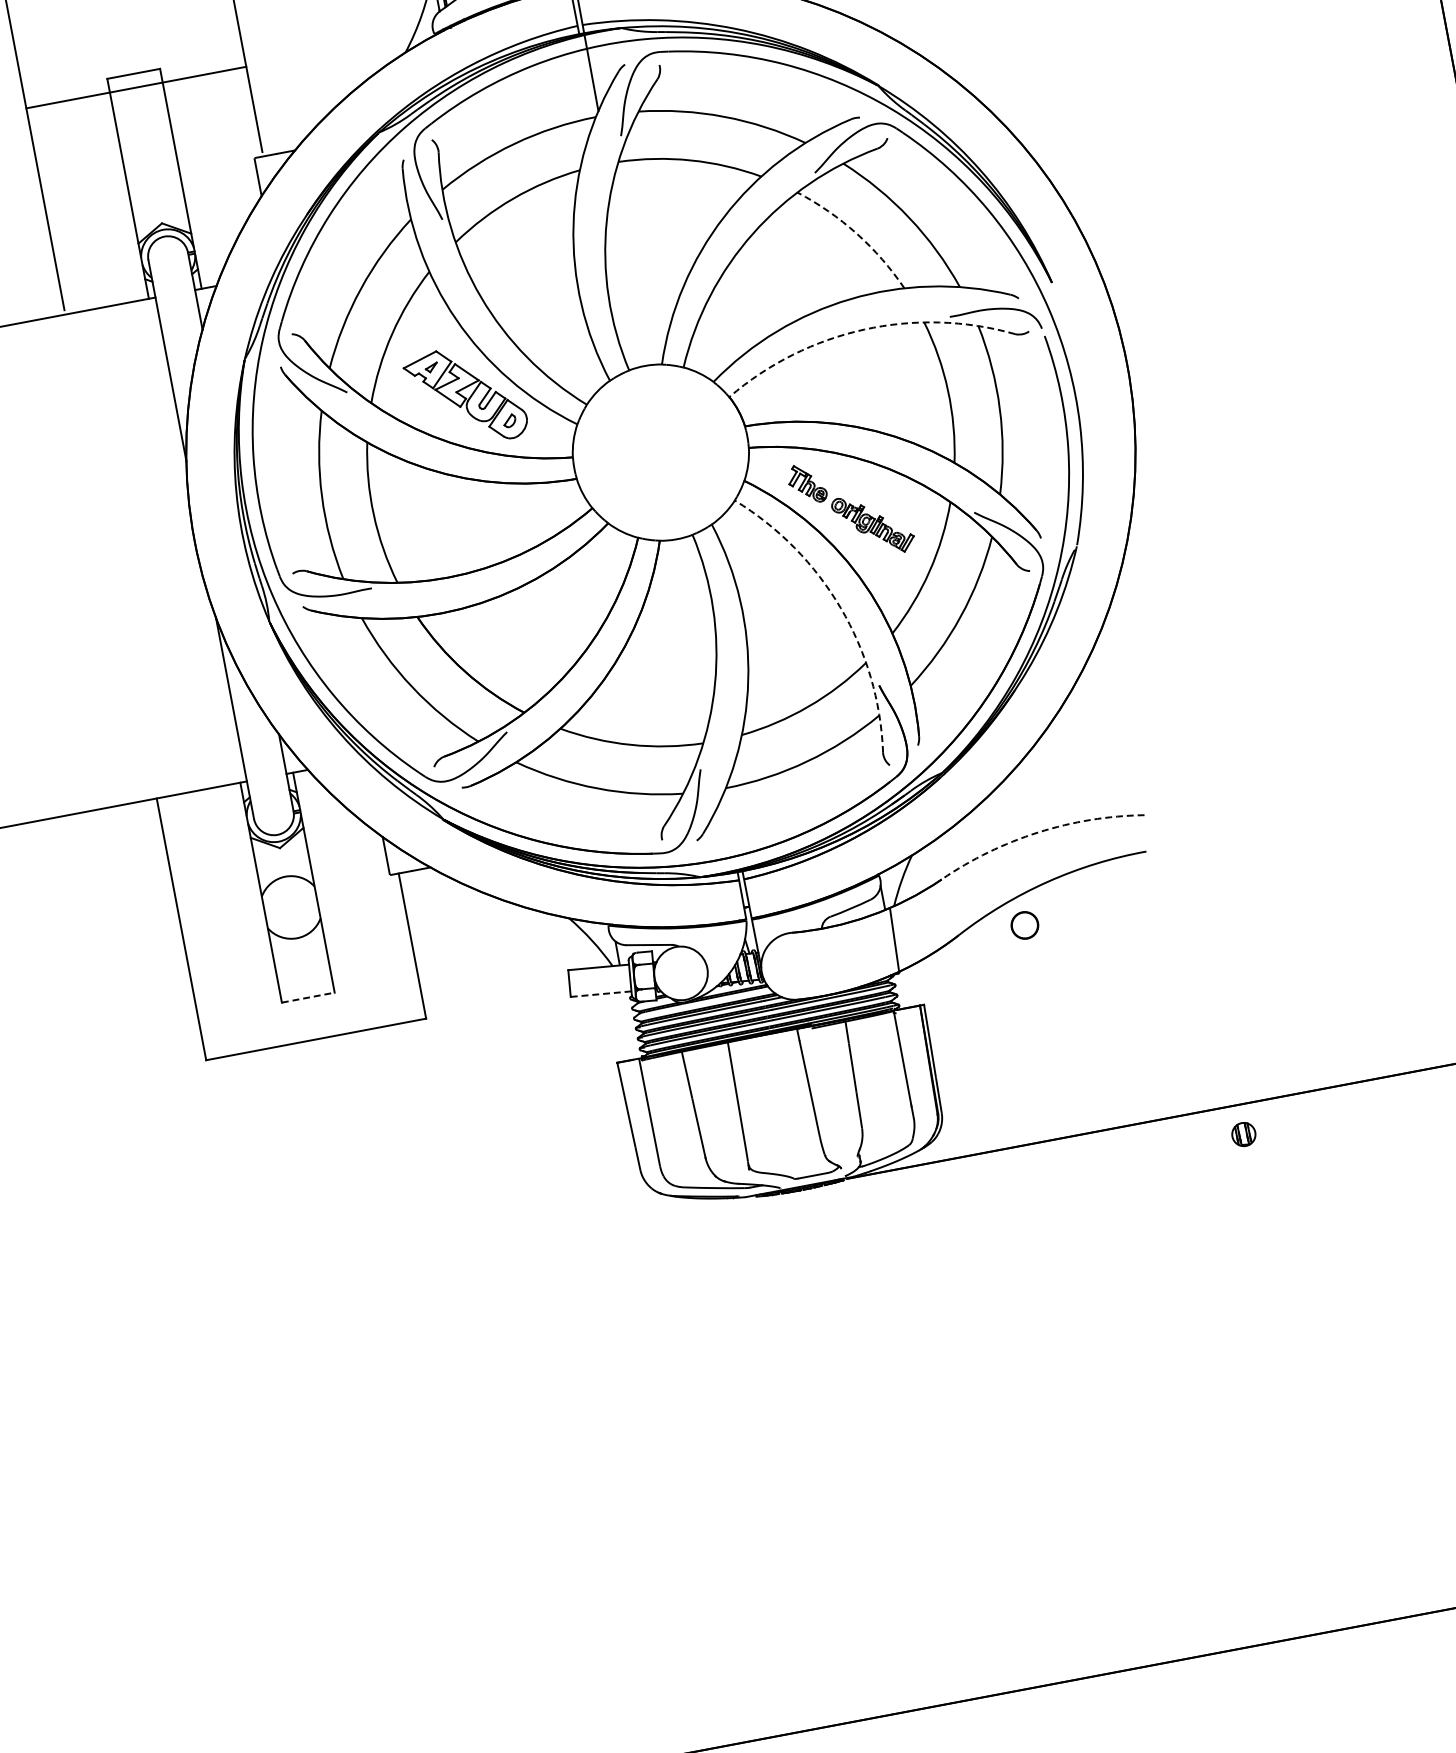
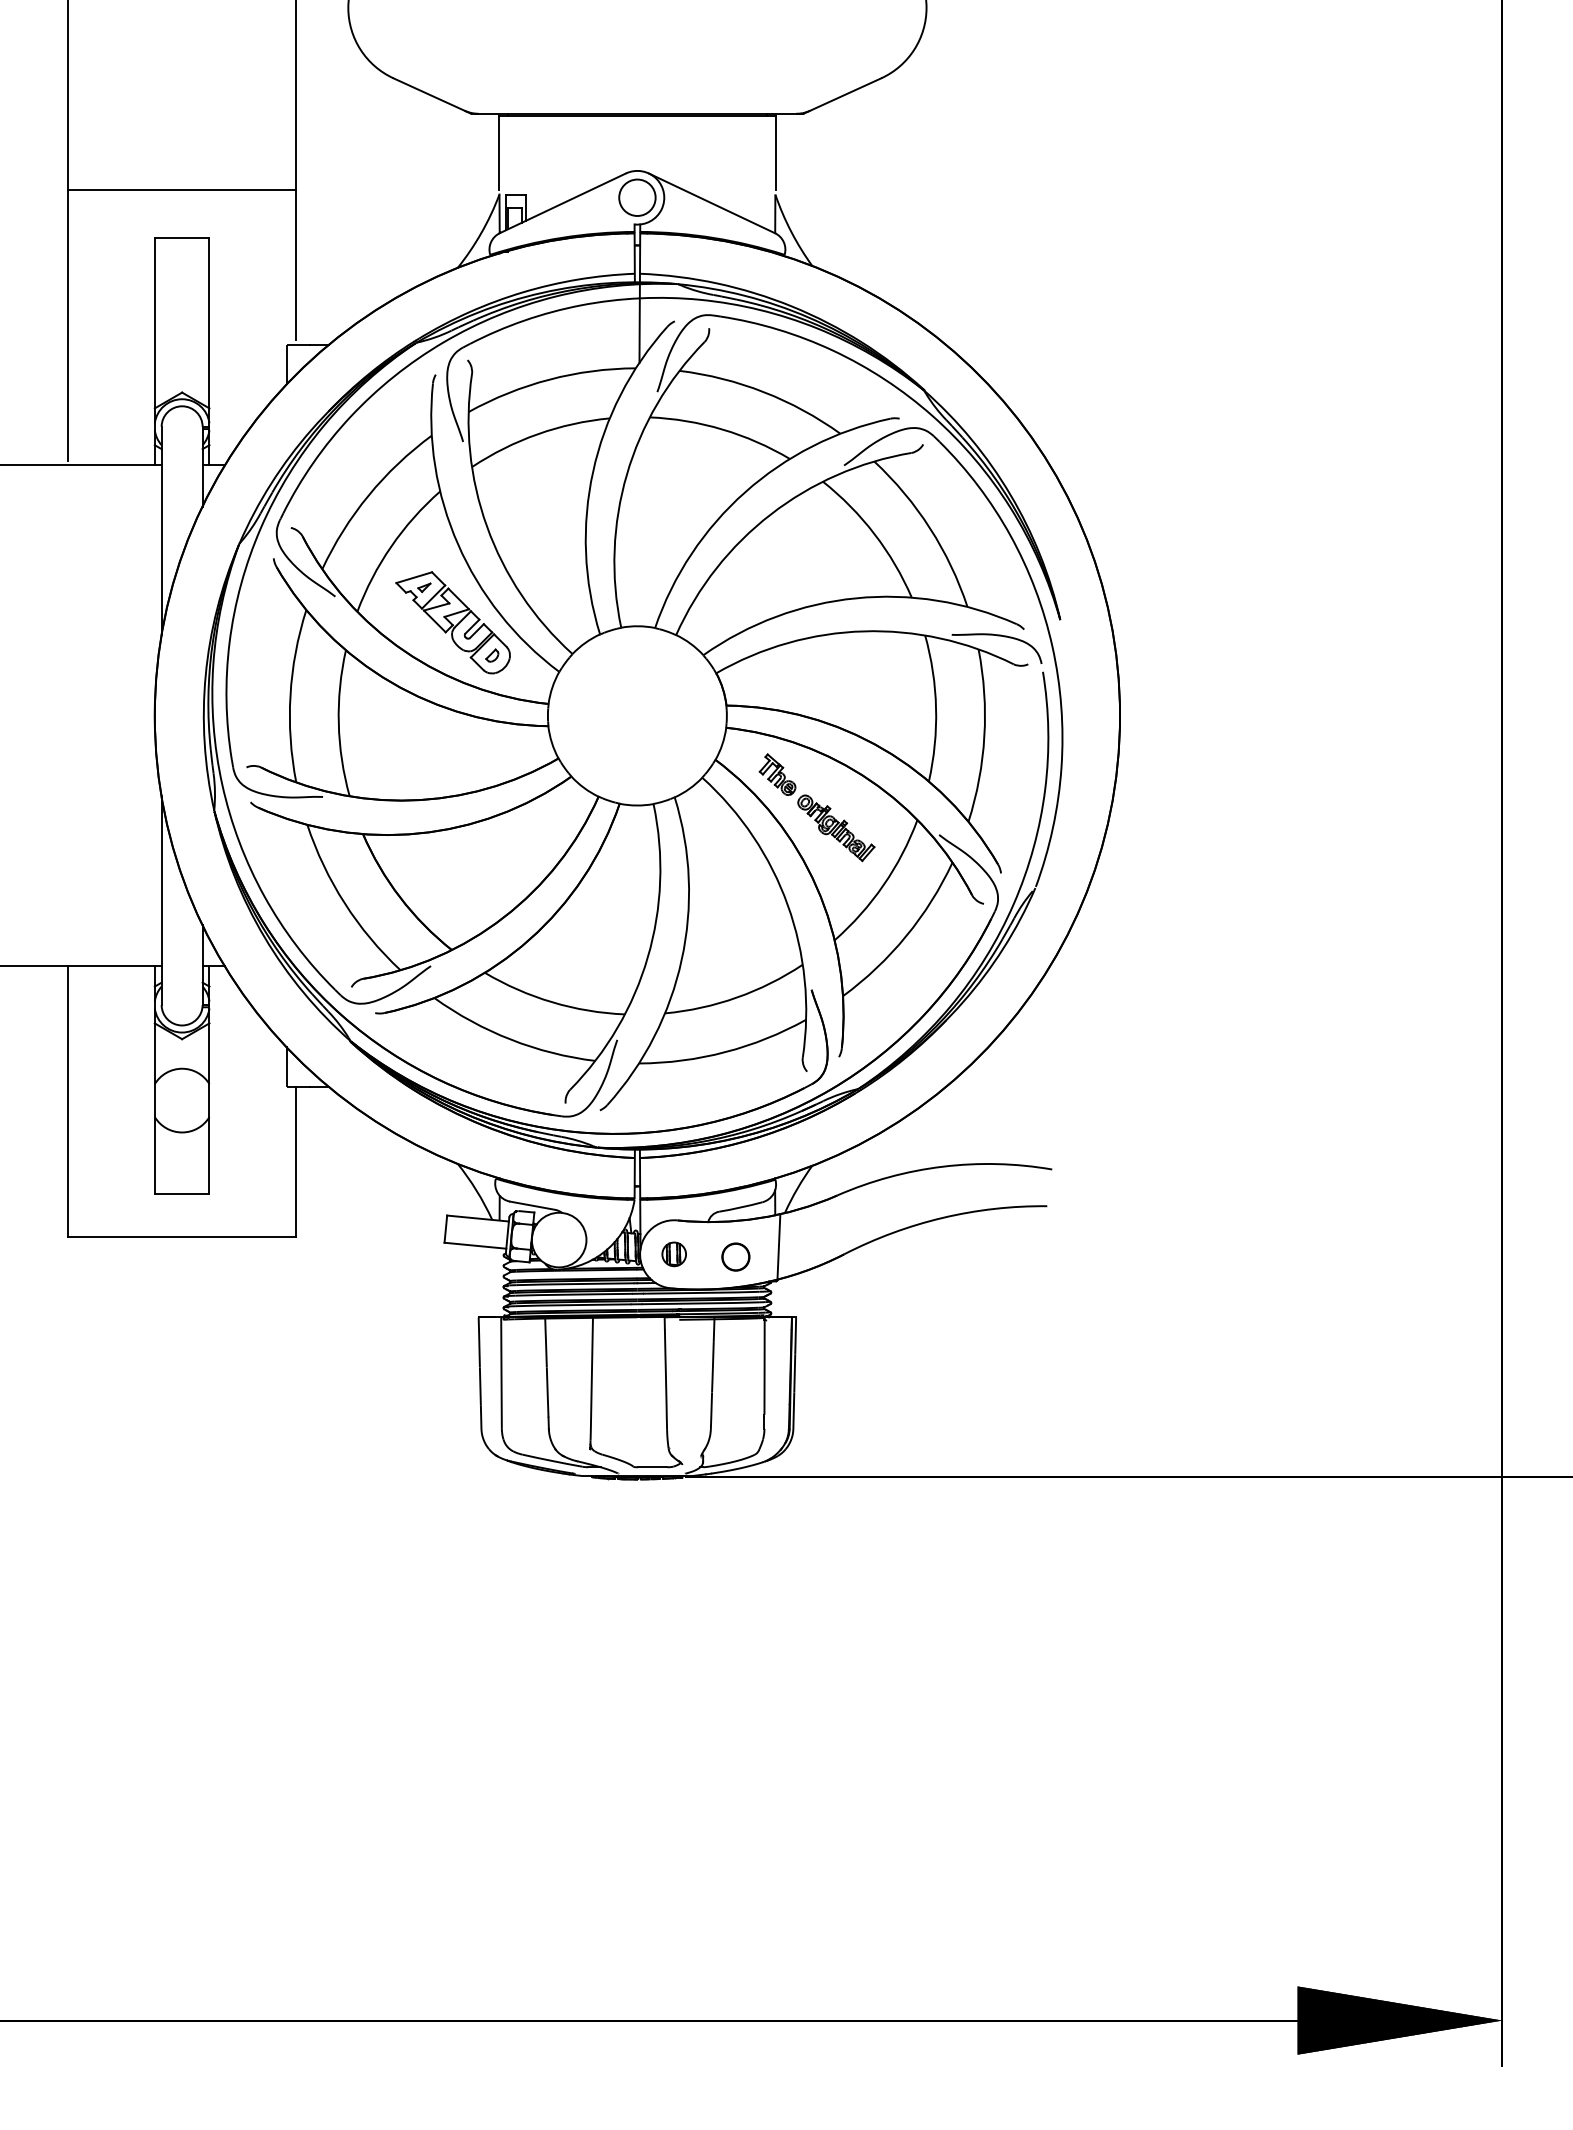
line: (135, 88) -> (181, 190), moved
arc: (856, 234) -> (874, 534), dashed -> solid
arc: (863, 329) -> (863, 631), dashed -> solid
arc: (840, 608) -> (787, 905), dashed -> solid
arc: (1037, 832) -> (942, 1166), dashed -> solid
circle: (1024, 924) -> (735, 1256), moved
line: (600, 994) -> (474, 1245), dashed -> solid
line: (308, 997) -> (182, 1193), dashed -> solid
part: (1243, 1134) -> (673, 1254), moved

